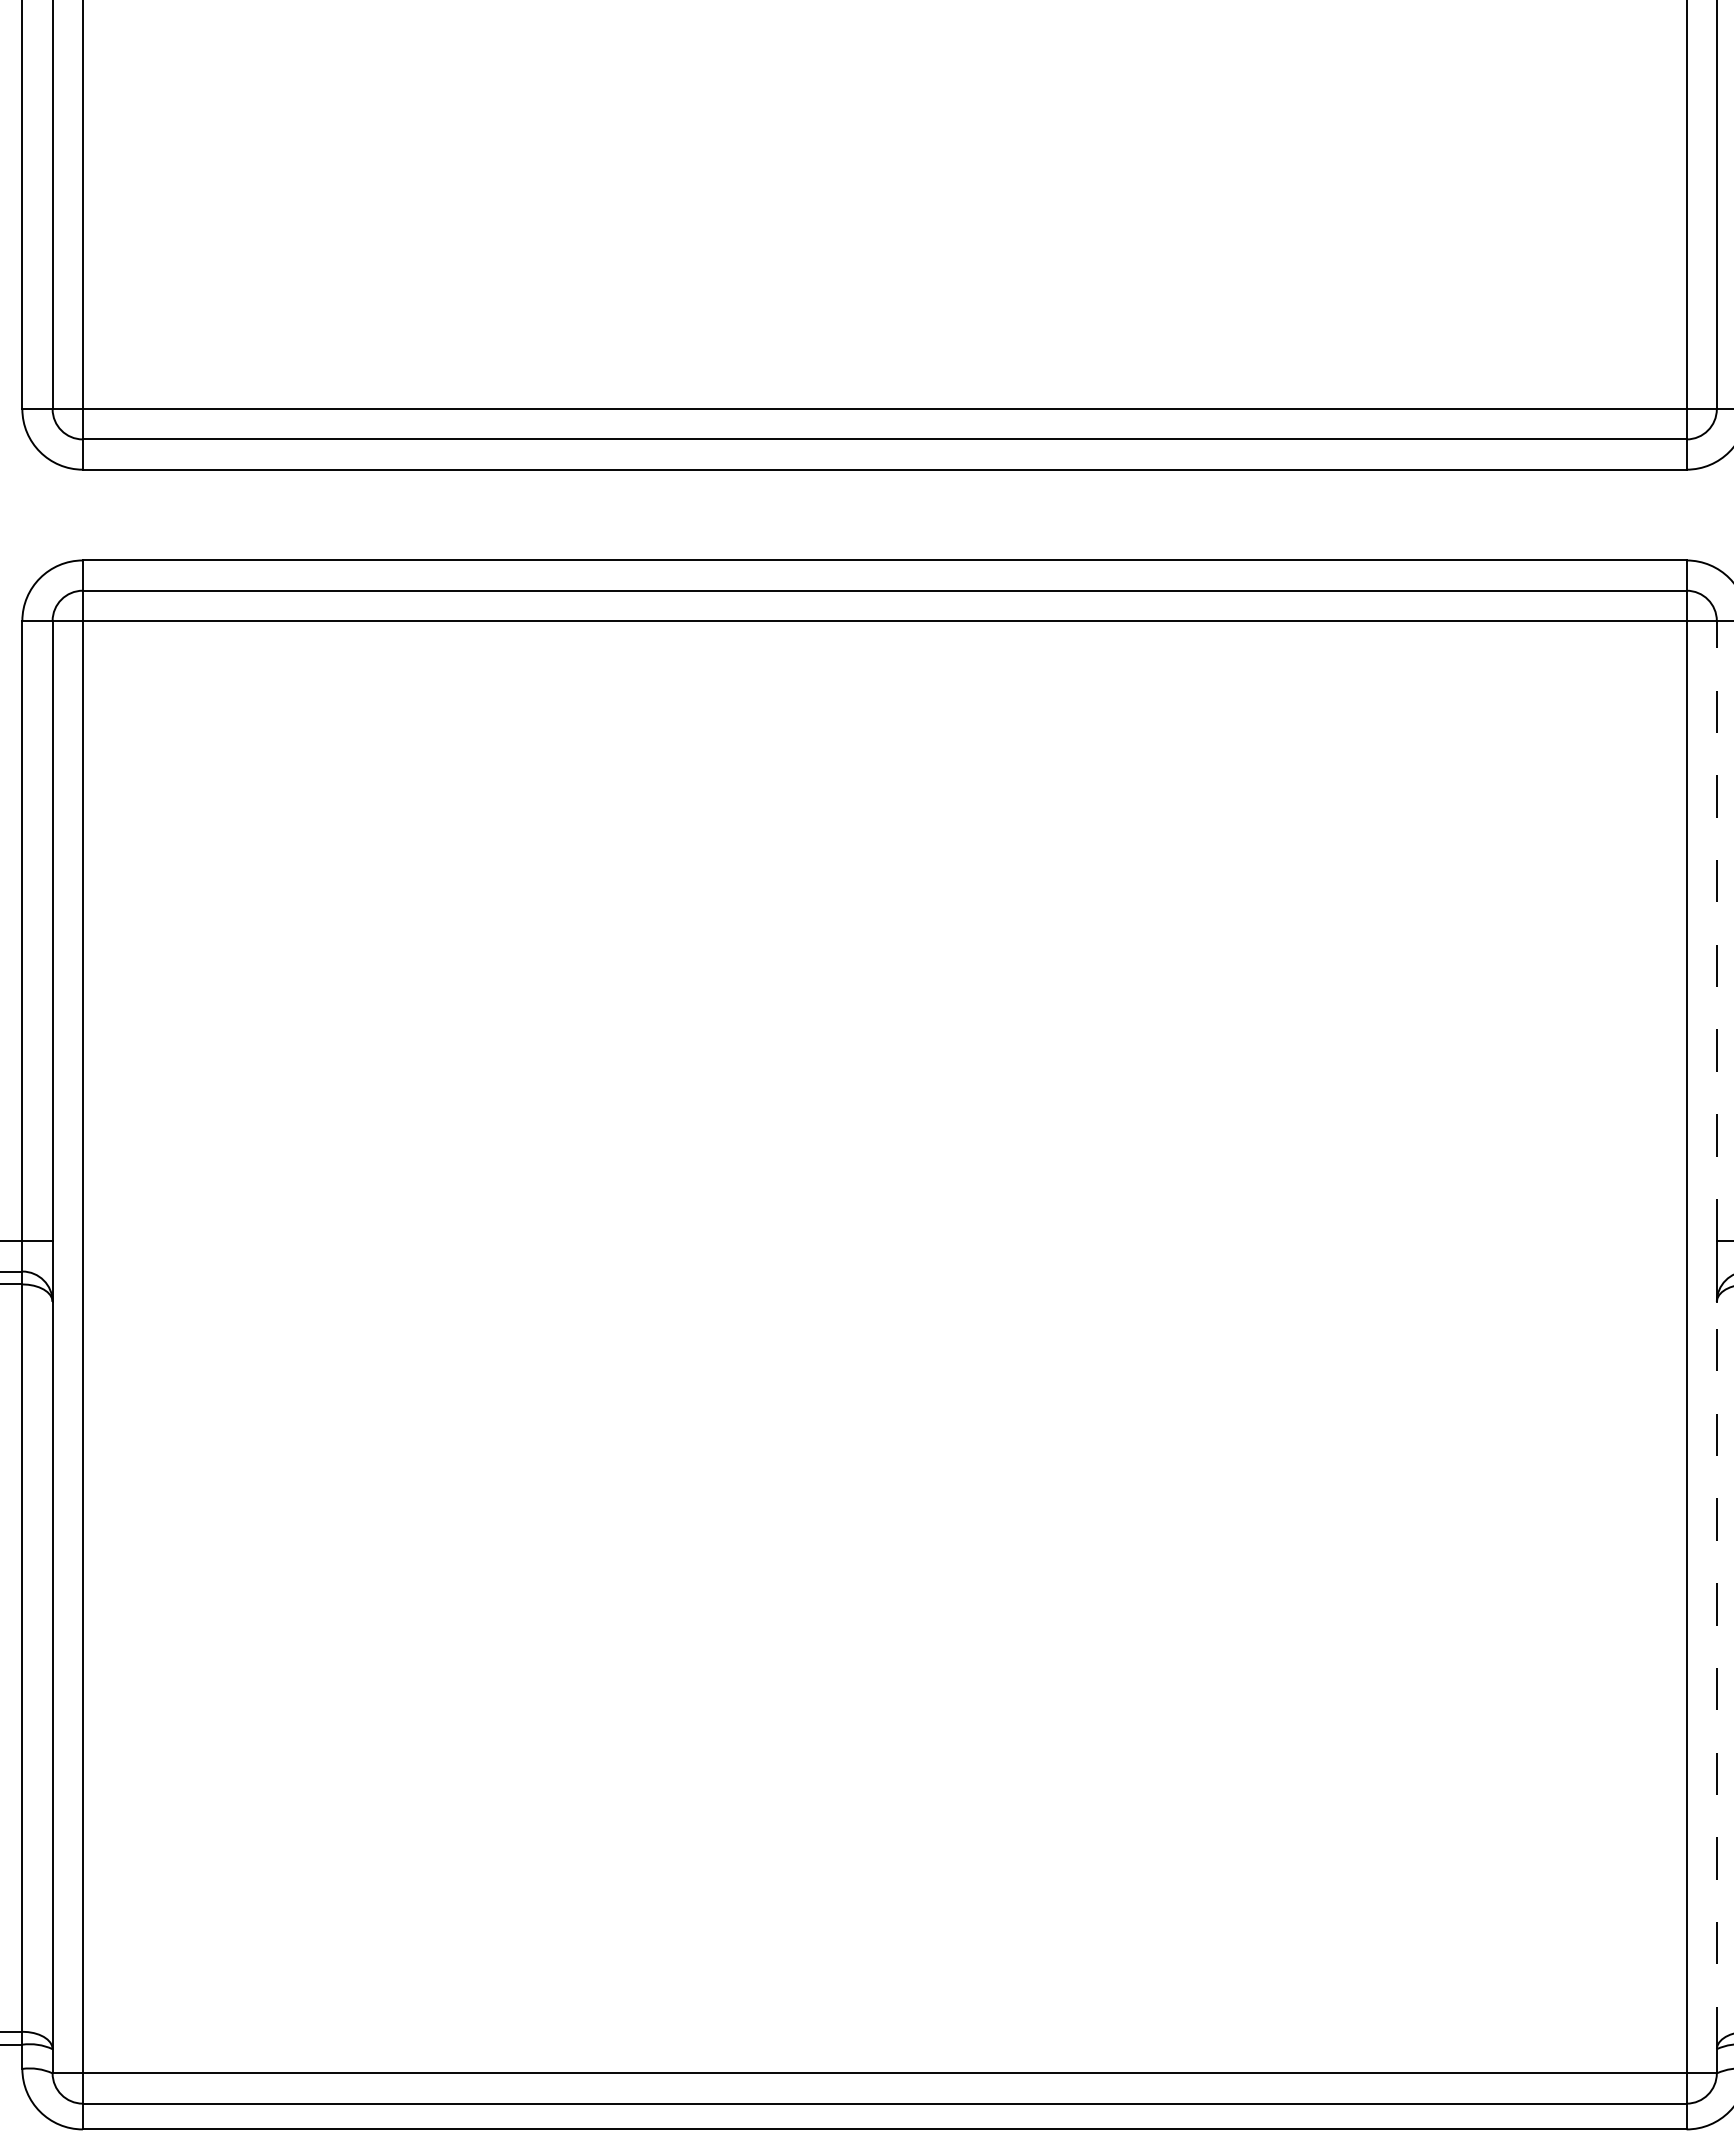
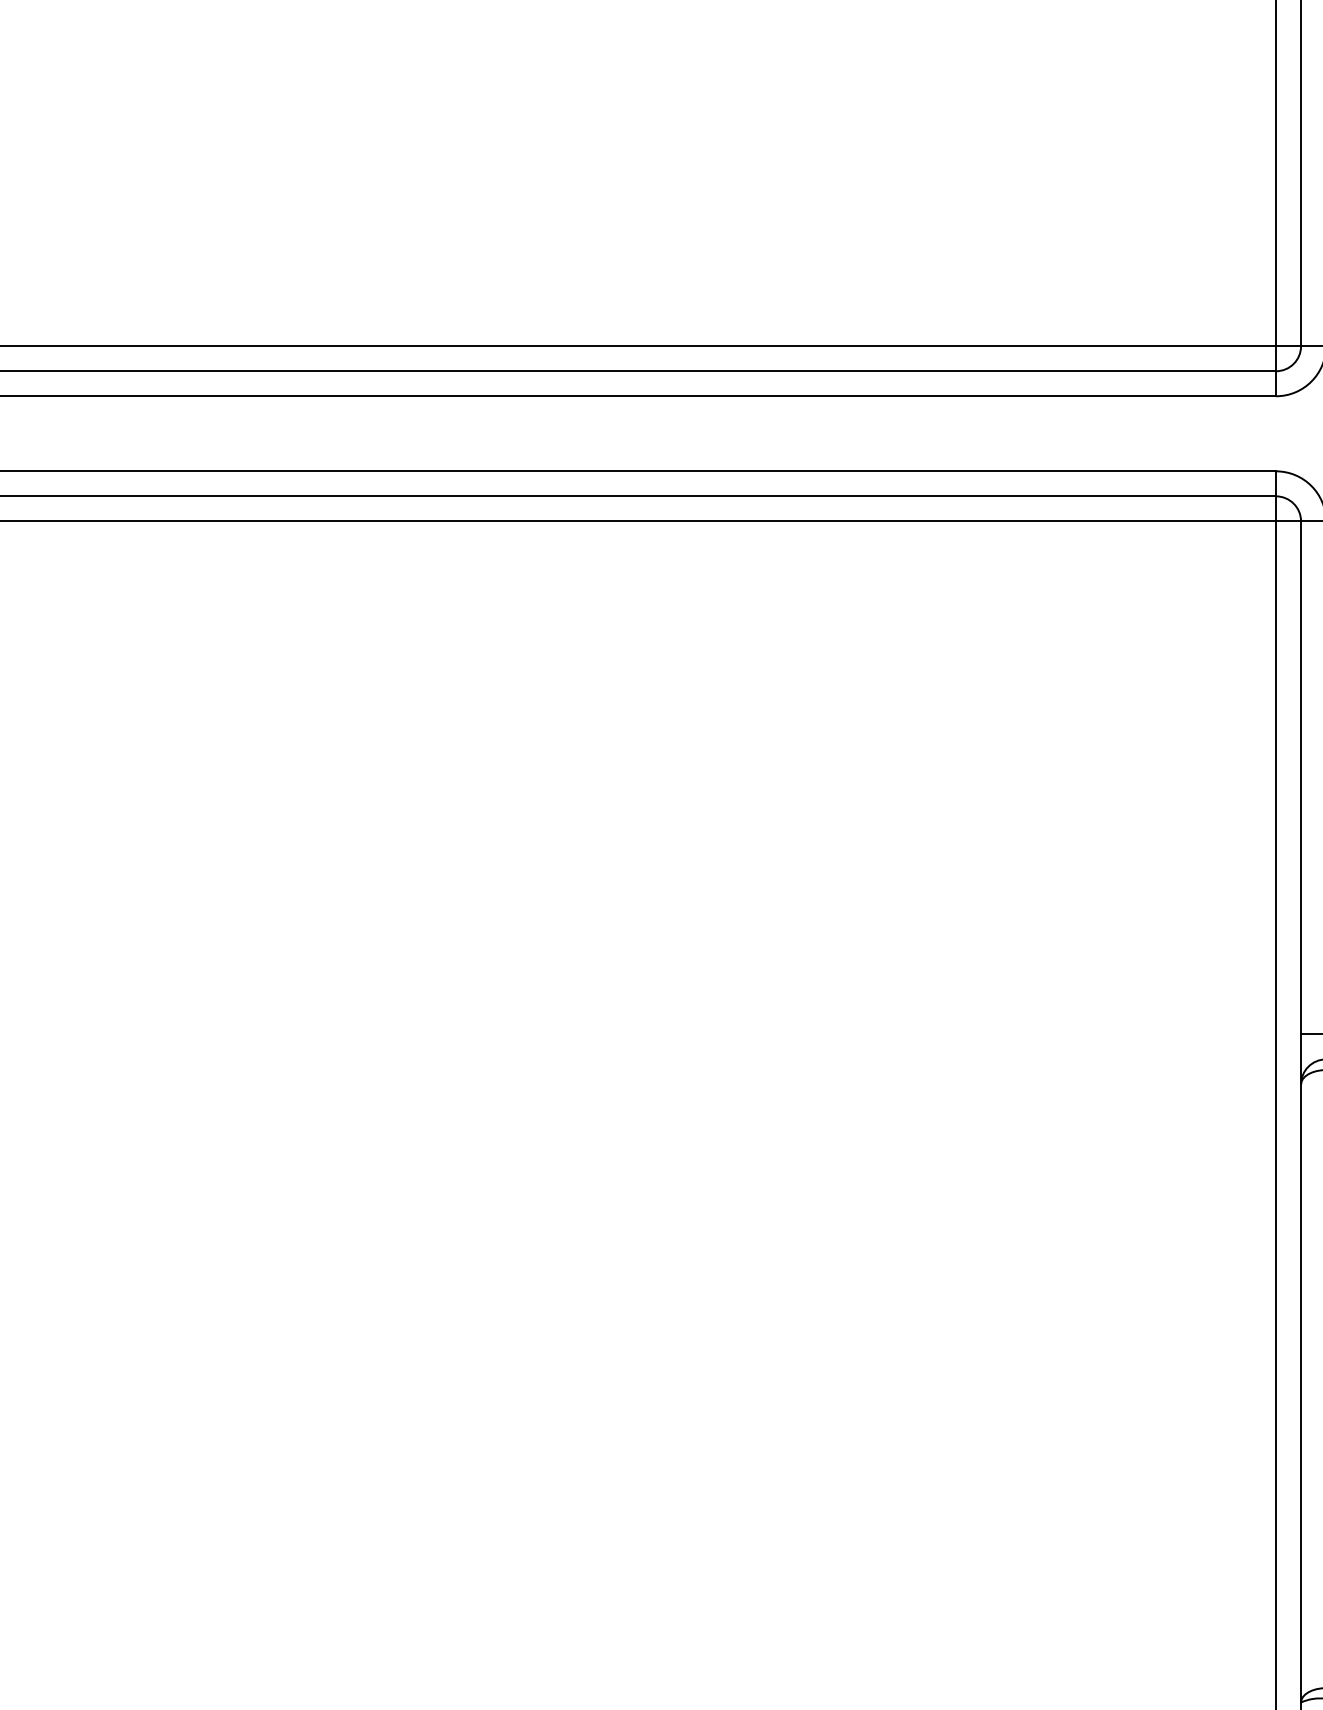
line: (1716, 930) -> (1300, 777), dashed -> solid
line: (1716, 1675) -> (1300, 1393), dashed -> solid

